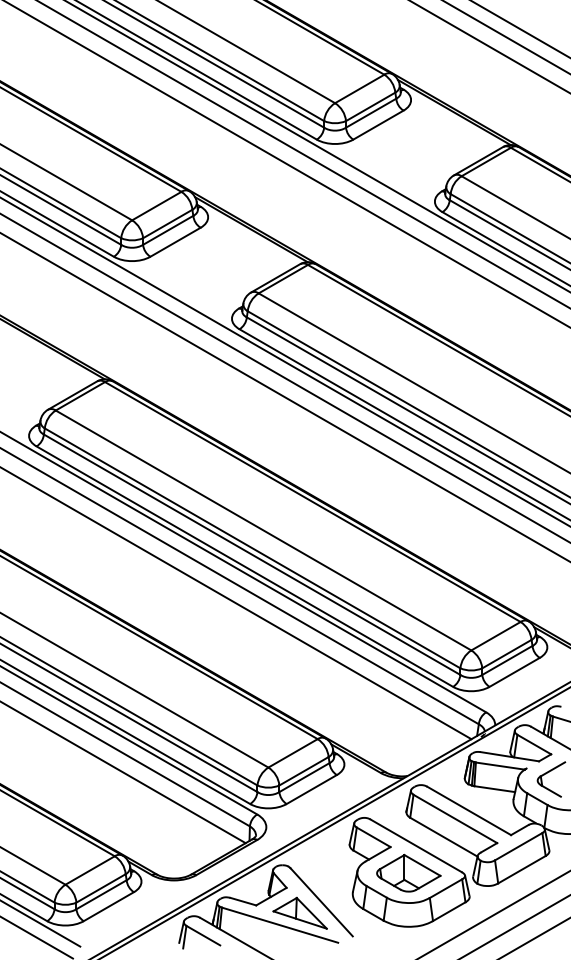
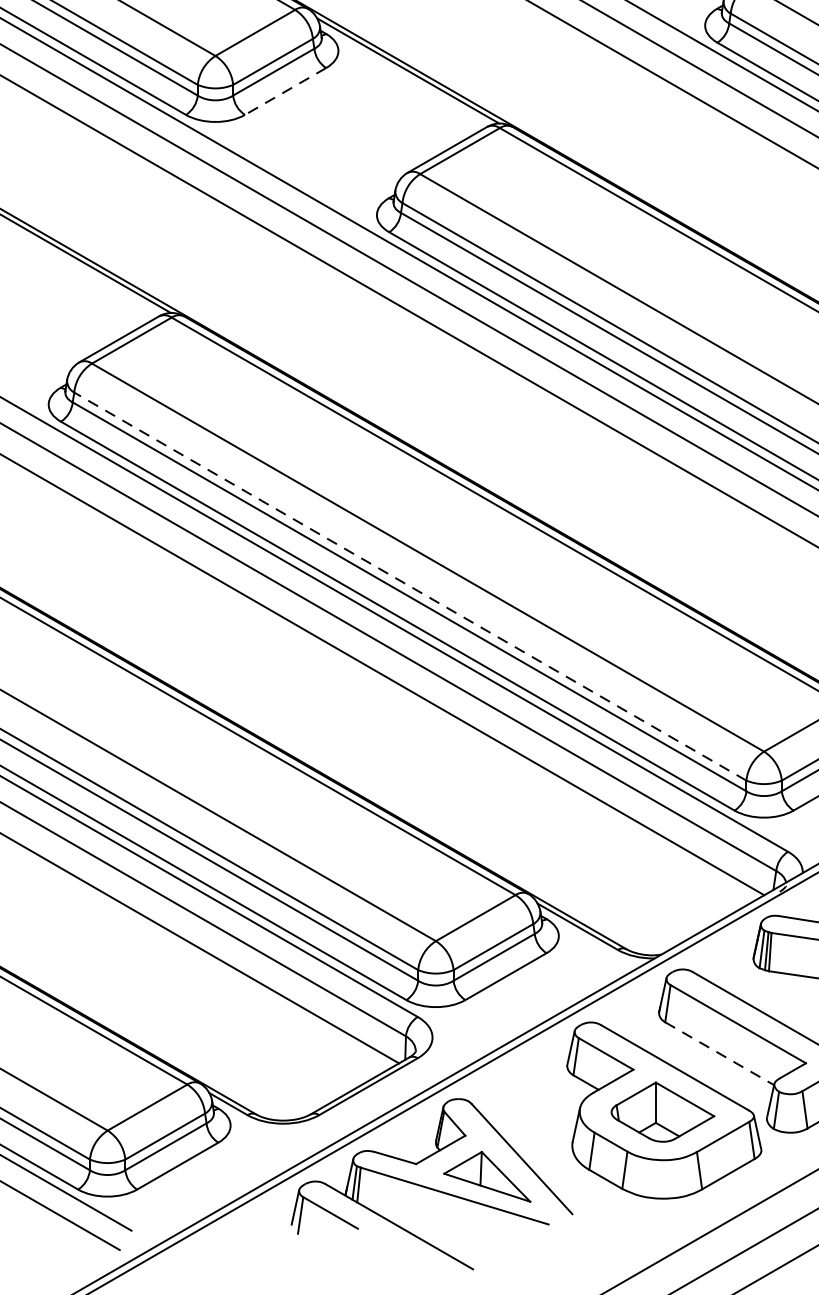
line: (175, 242) -> (285, 91), solid -> dashed
line: (252, 548) -> (410, 586), solid -> dashed
line: (443, 837) -> (719, 1054), solid -> dashed

